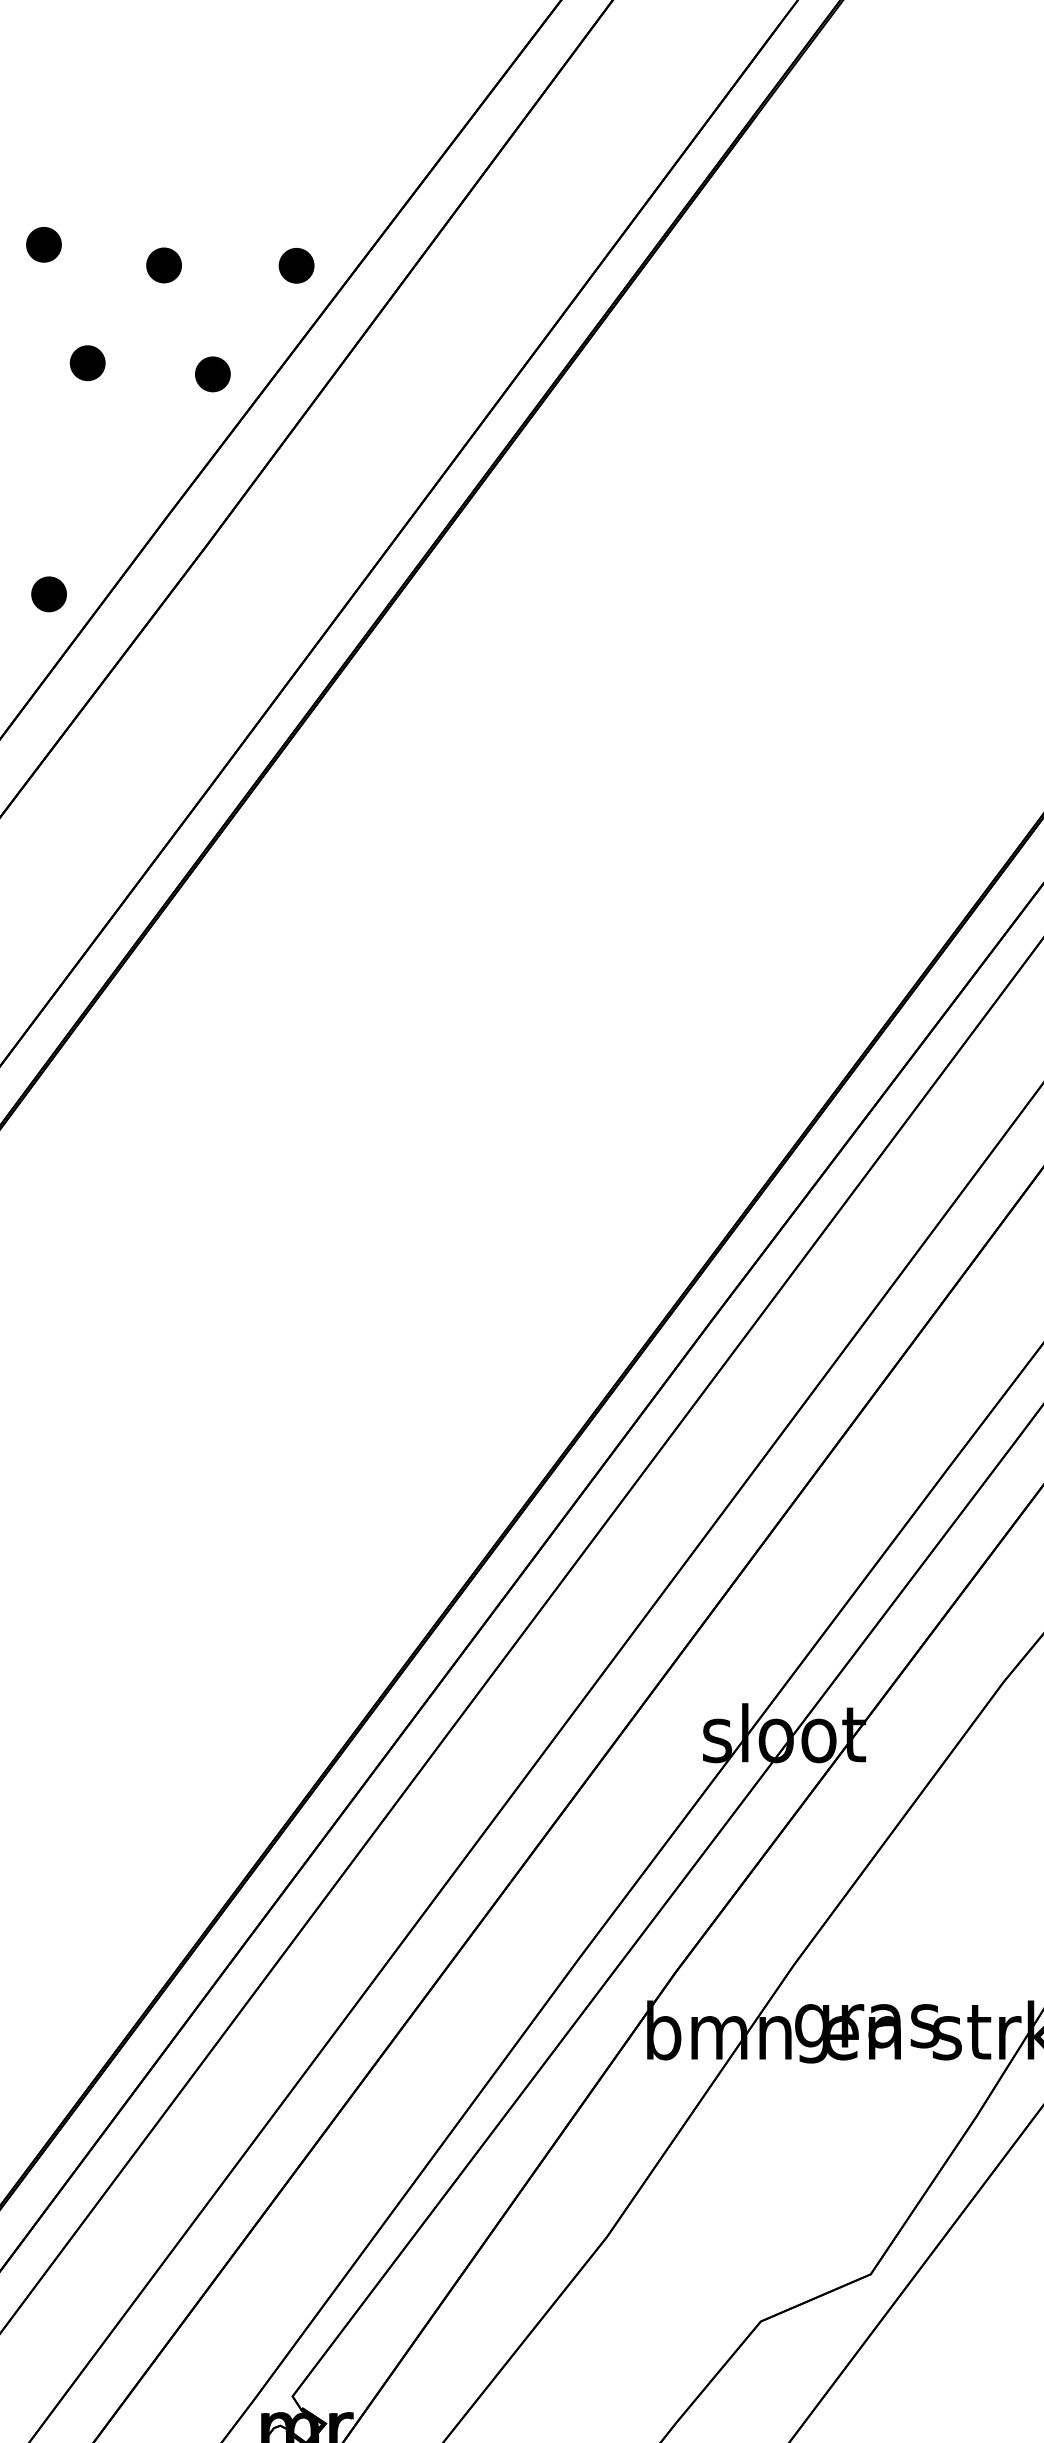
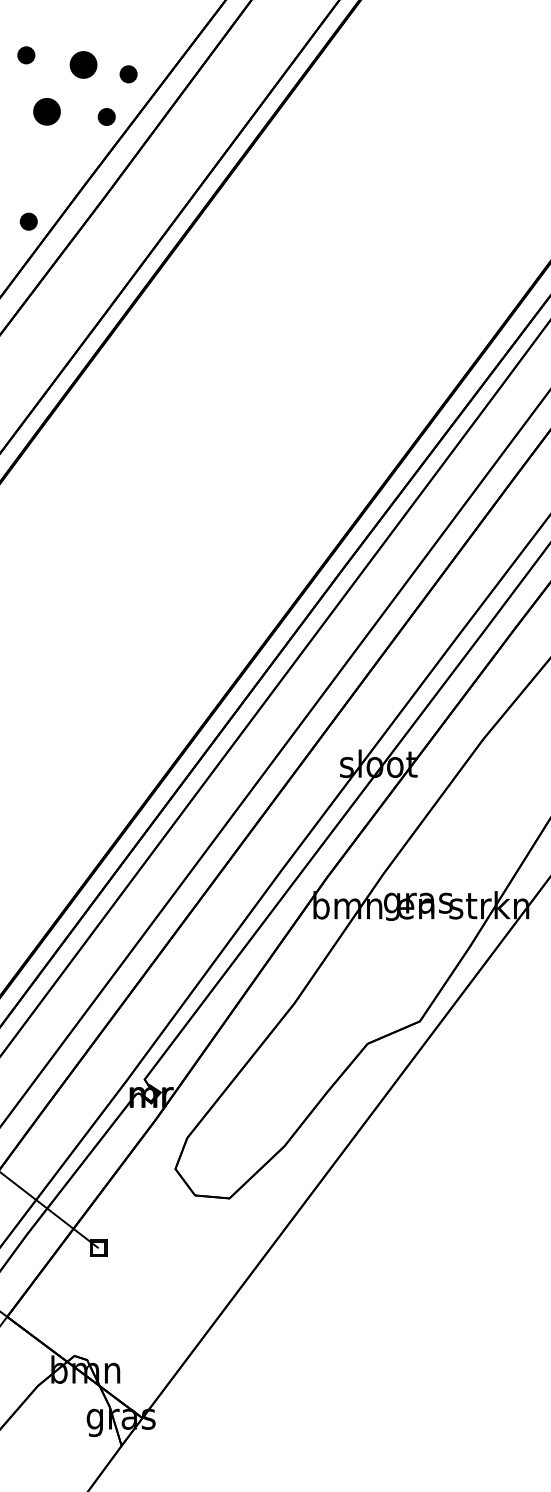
part: (164, 266) -> (83, 65), size x1.6
part: (296, 266) -> (128, 74), moved
part: (88, 362) -> (47, 111), size x1.6

